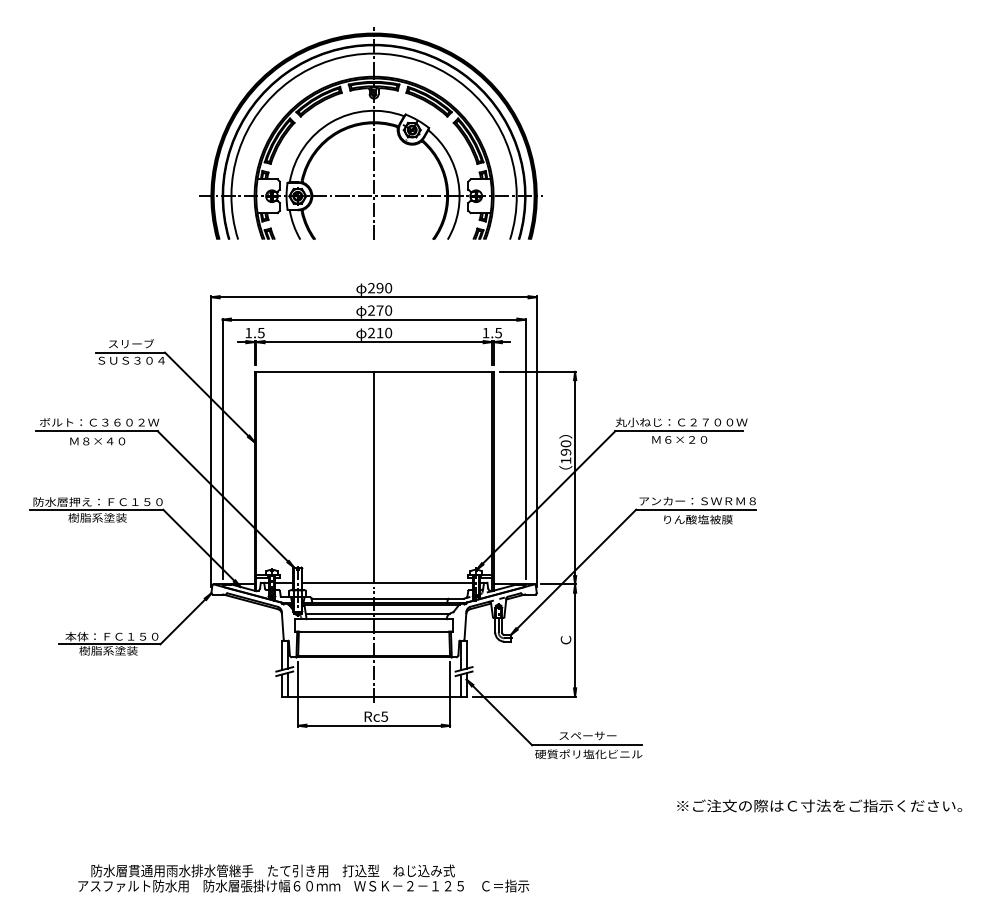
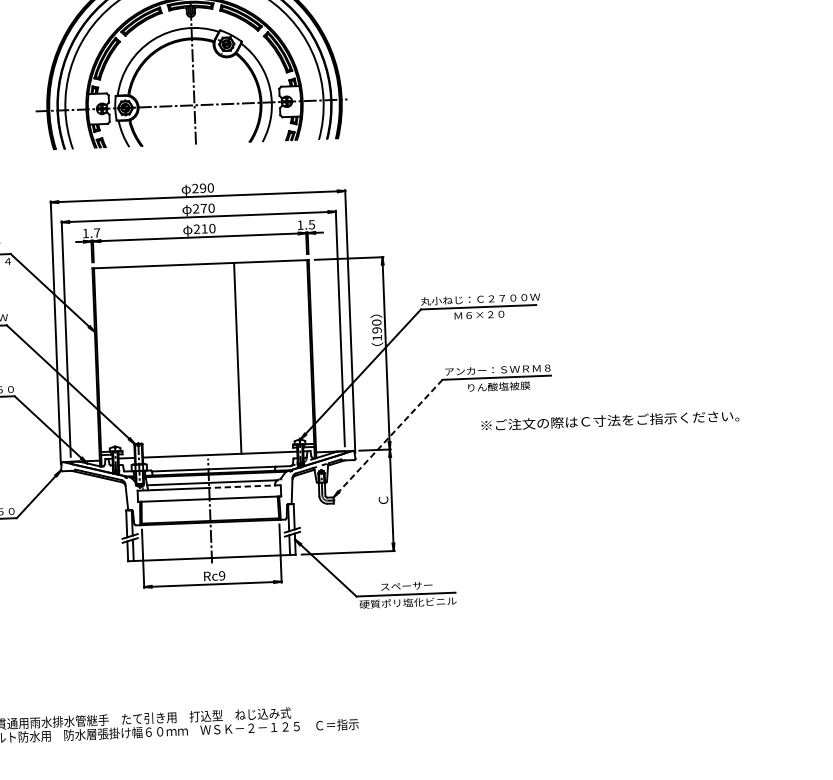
text: (260, 333) -> (96, 233), 1.5 -> 1.7
line: (374, 476) -> (238, 357), moved
line: (573, 572) -> (387, 438), solid -> dashed
line: (413, 619) -> (244, 486), solid -> dashed
text: (384, 716) -> (221, 575), Rc5 -> Rc9
text: (819, 805) -> (610, 420), moved

